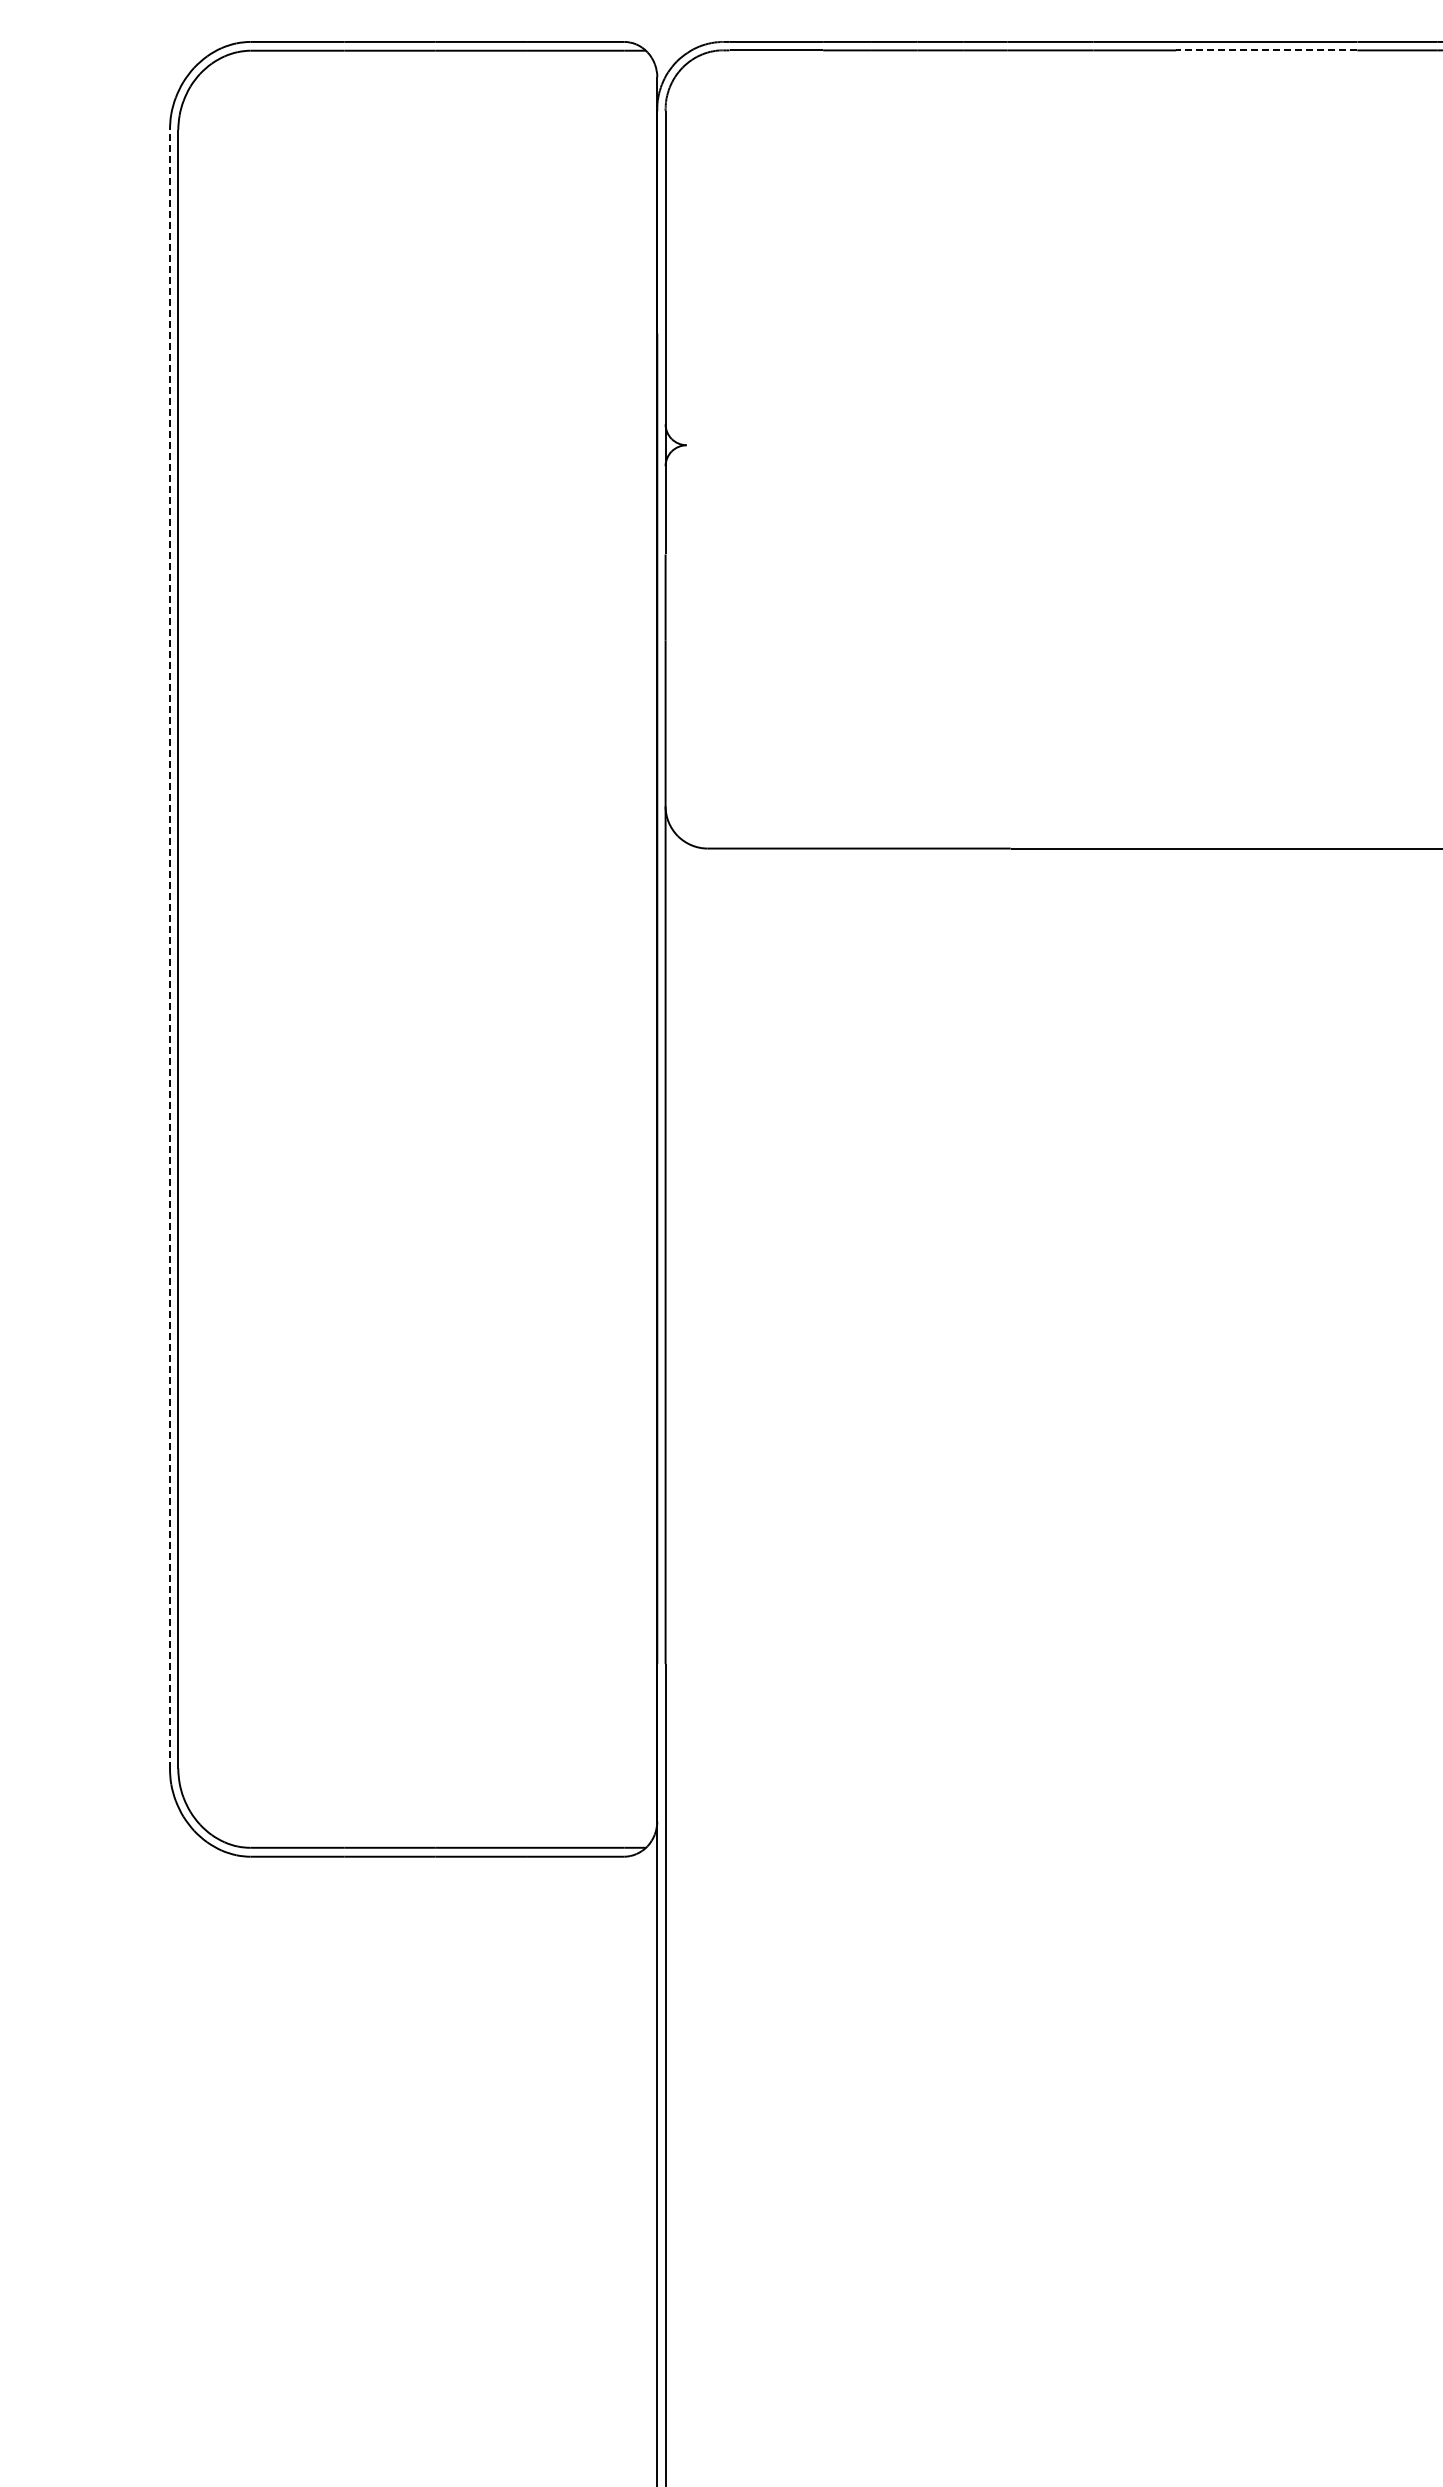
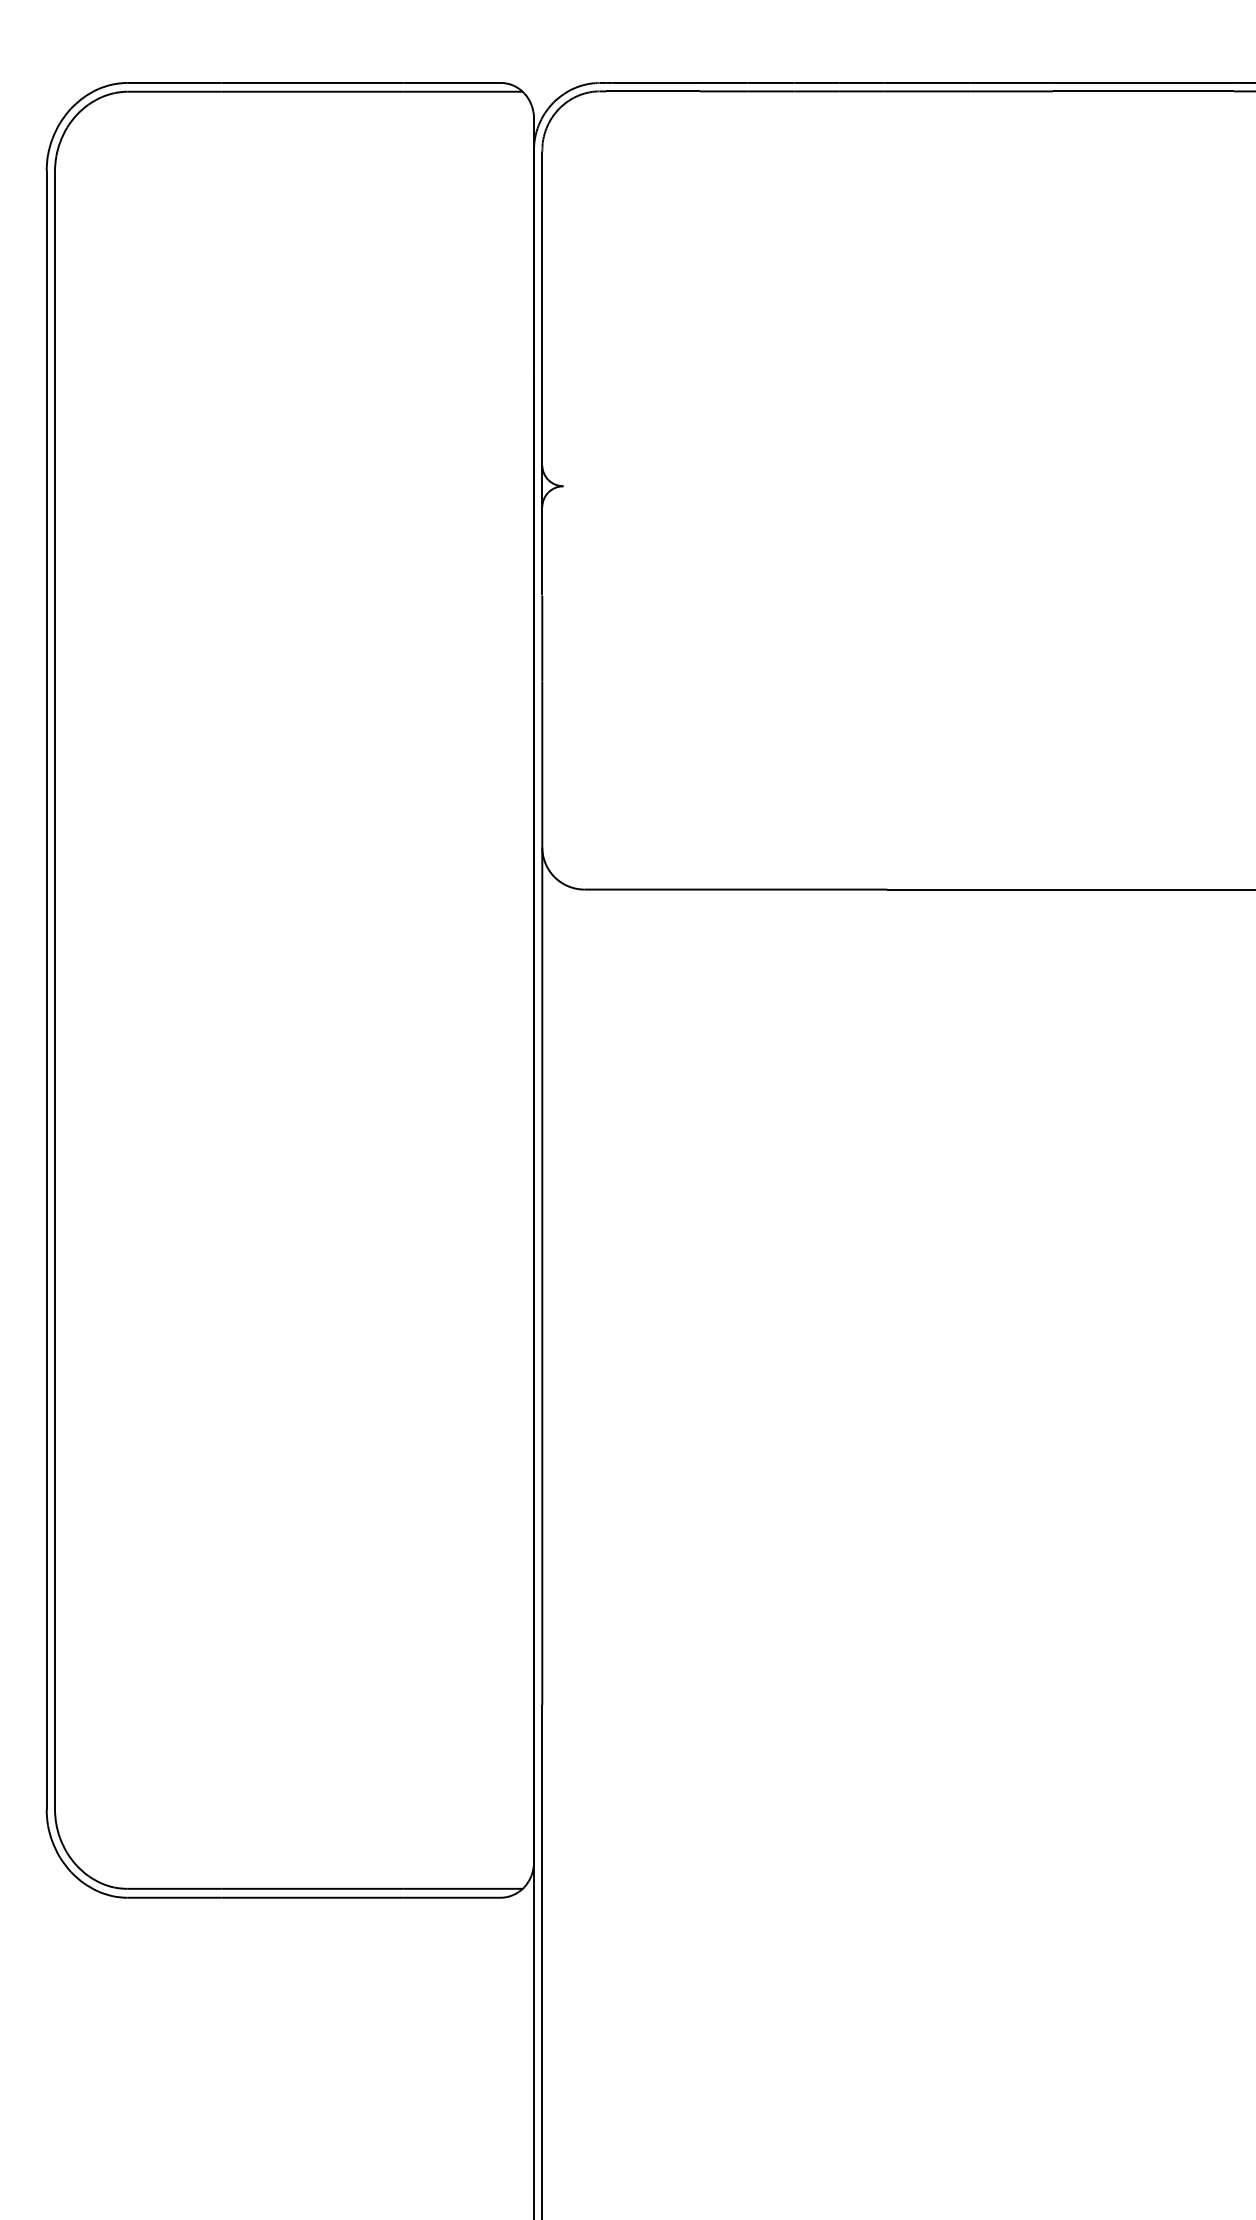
line: (1266, 50) -> (1143, 91), dashed -> solid
line: (170, 948) -> (47, 989), dashed -> solid

